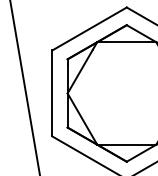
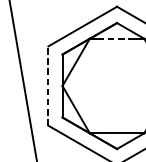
line: (126, 42) -> (116, 39), solid -> dashed
line: (52, 93) -> (48, 86), solid -> dashed

